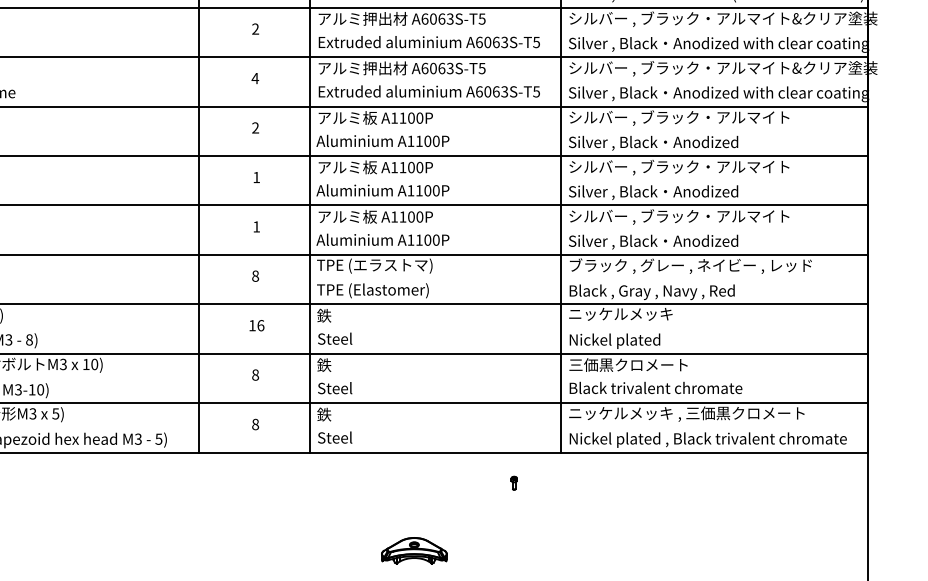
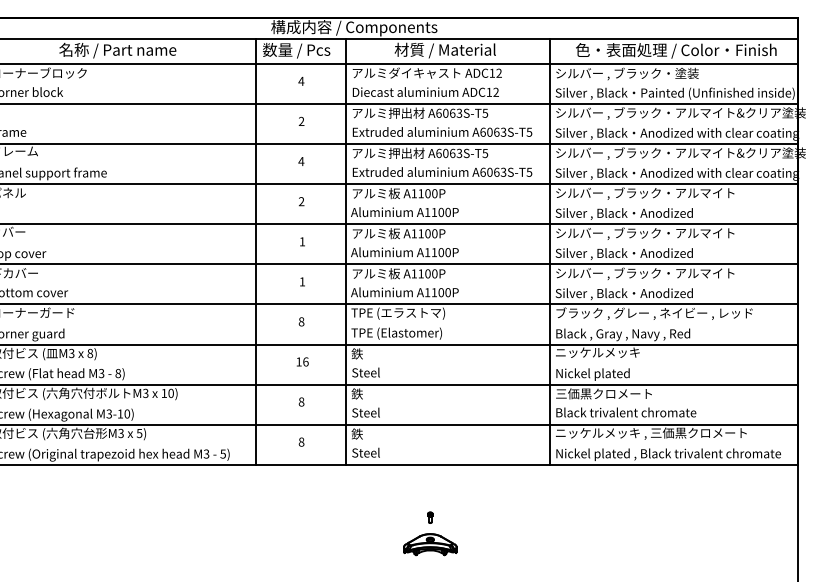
part: (514, 482) -> (430, 517), moved

